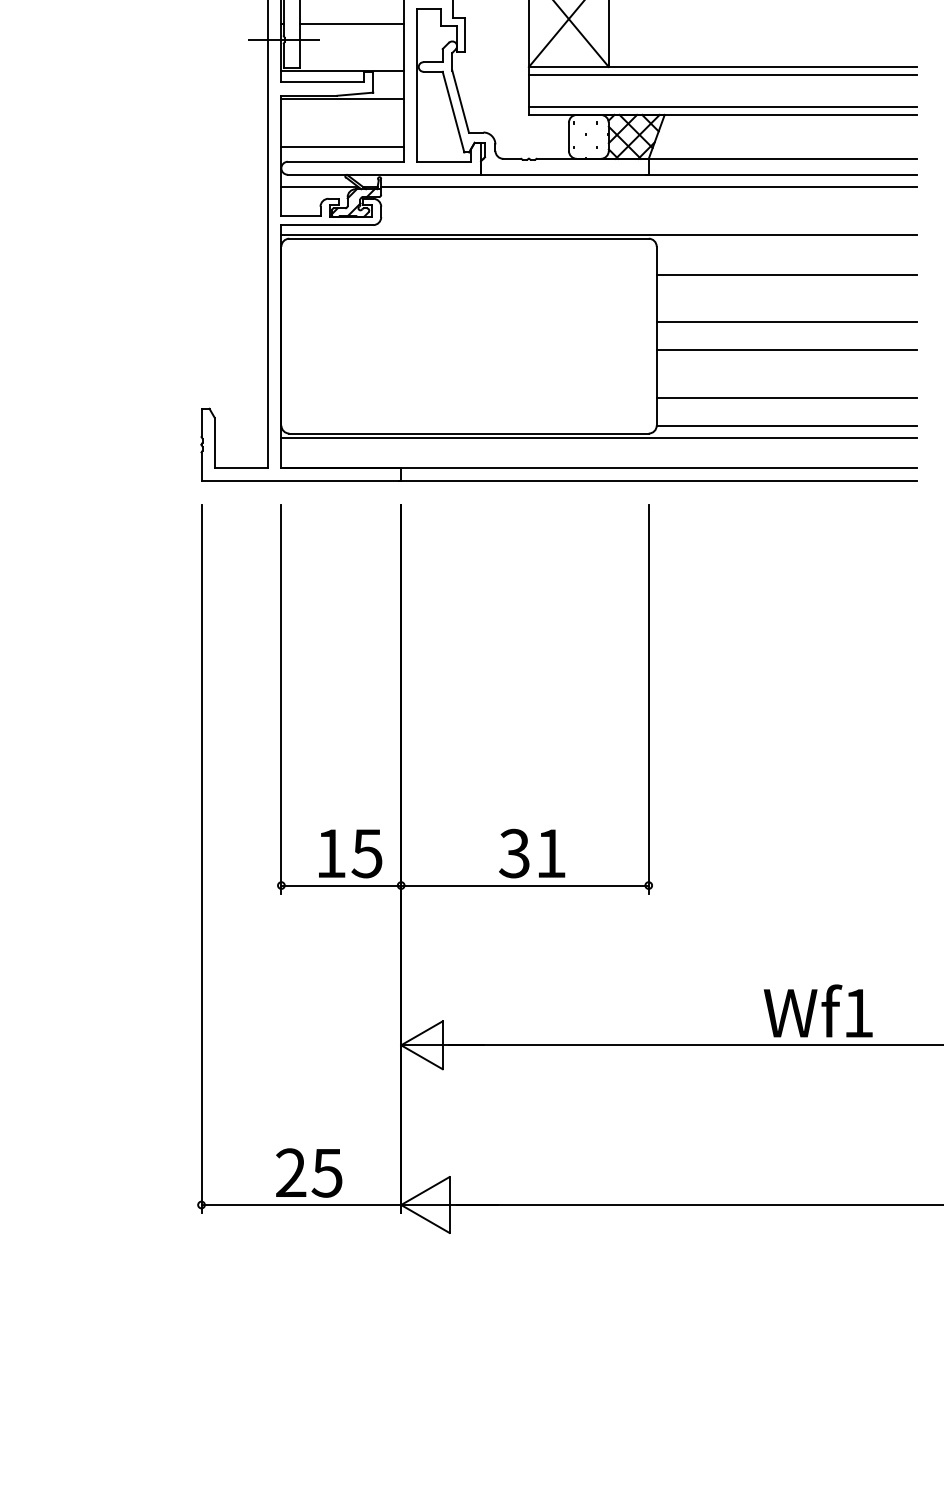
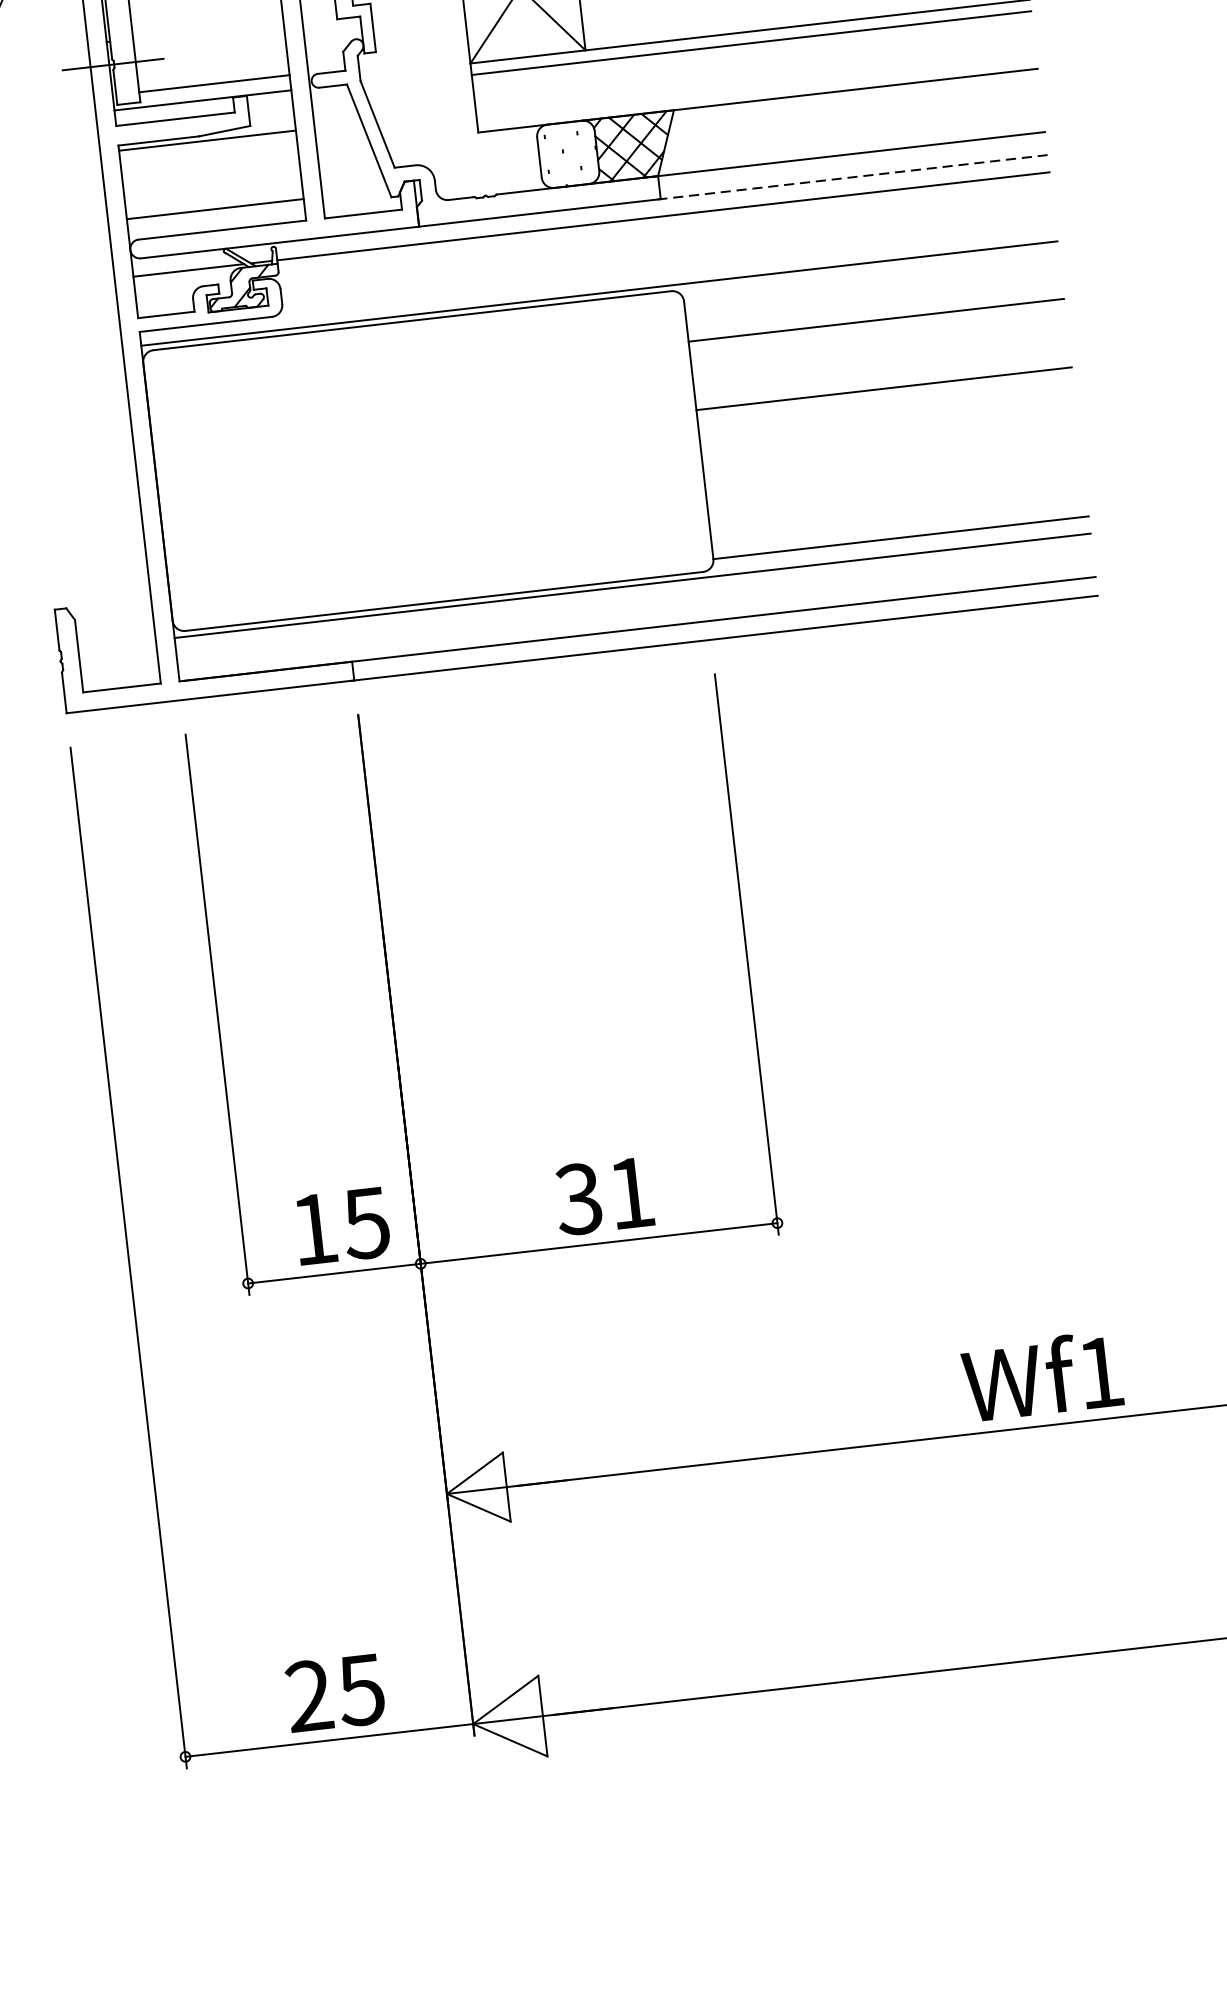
line: (351, 23) -> (213, 83), moved
line: (722, 106) -> (755, 88), removed
line: (782, 174) -> (853, 176), solid -> dashed
line: (786, 350) -> (888, 429), removed
line: (786, 397) -> (895, 497), removed

